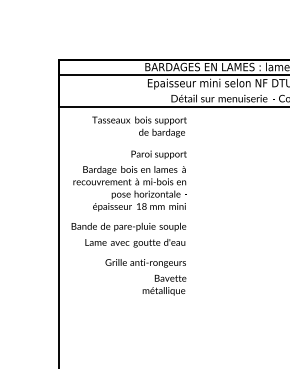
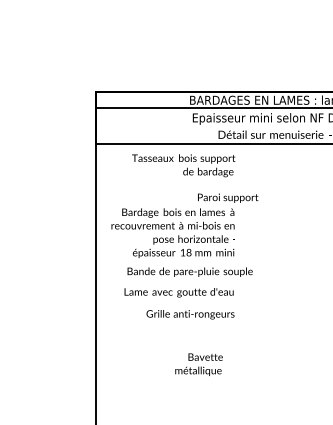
text: (159, 154) -> (228, 197), moved
text: (128, 226) -> (189, 271), moved
text: (164, 285) -> (198, 364), moved

